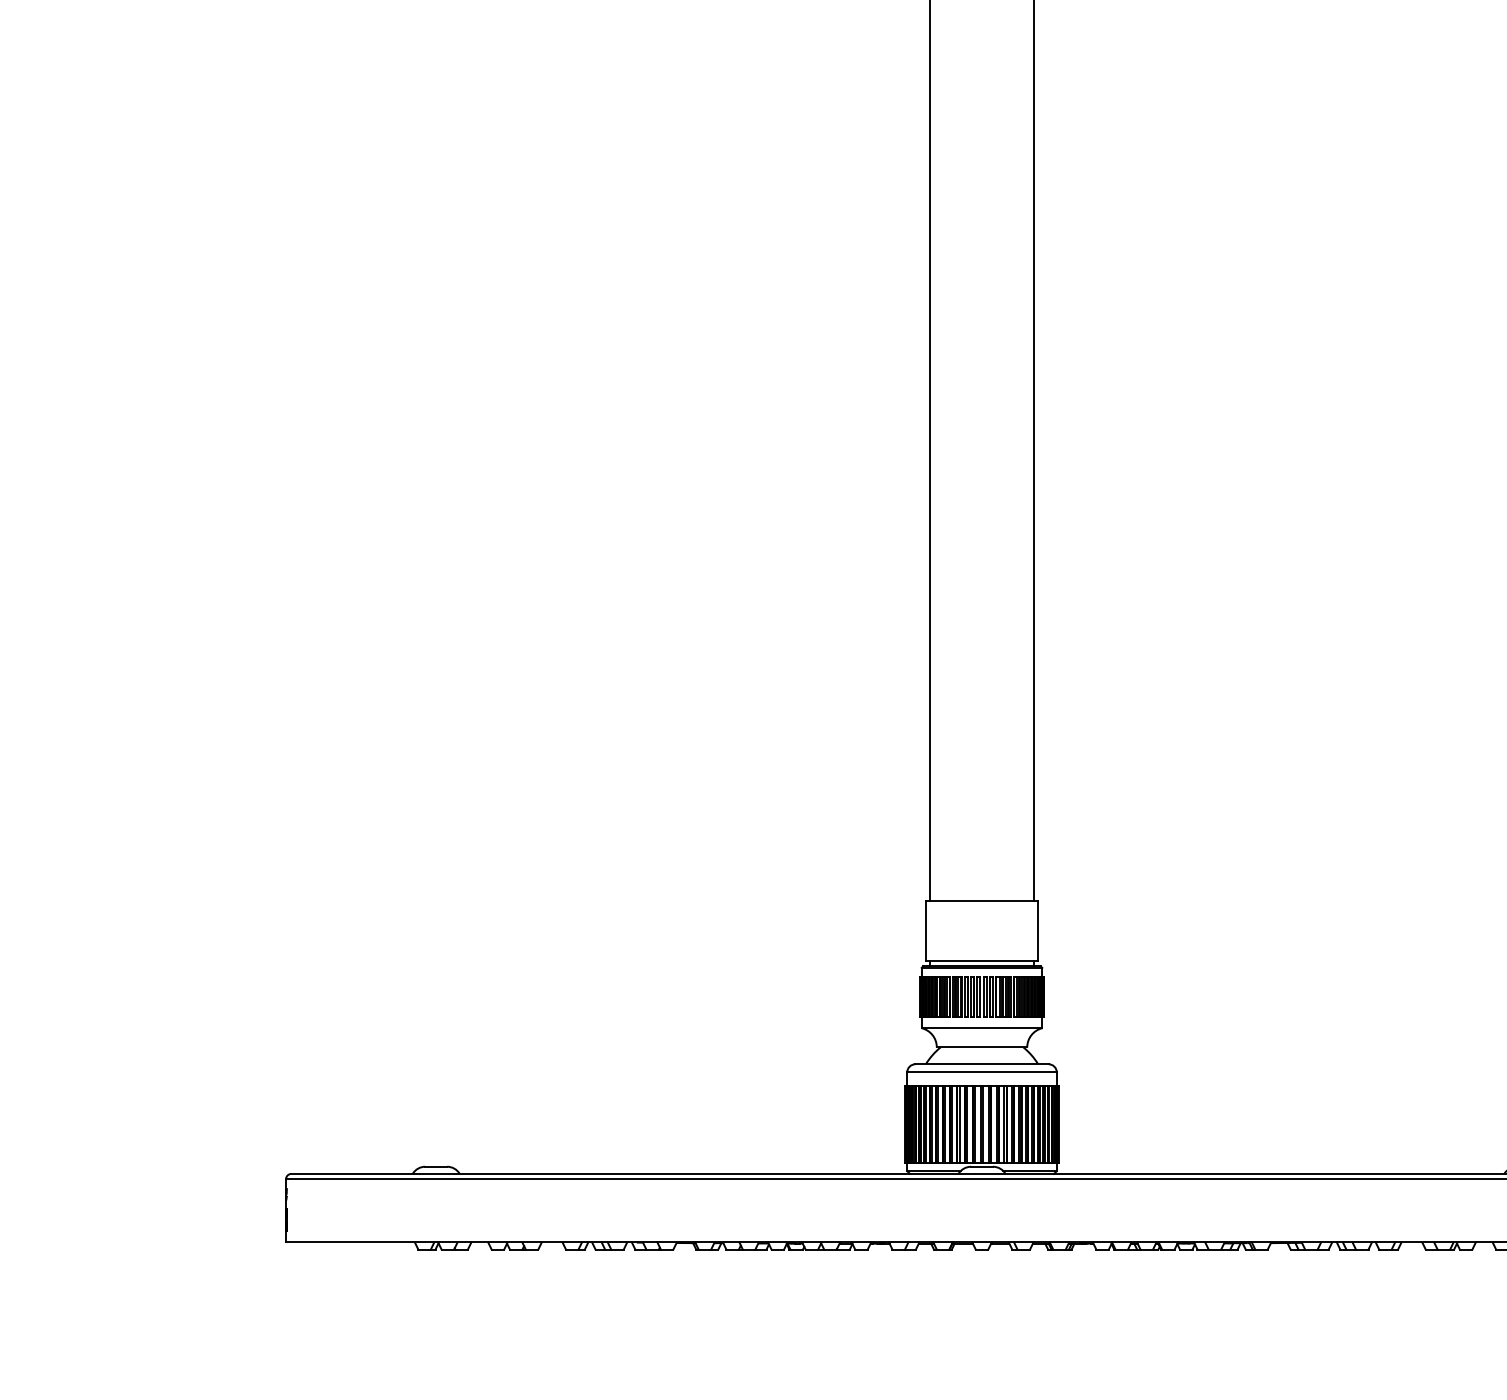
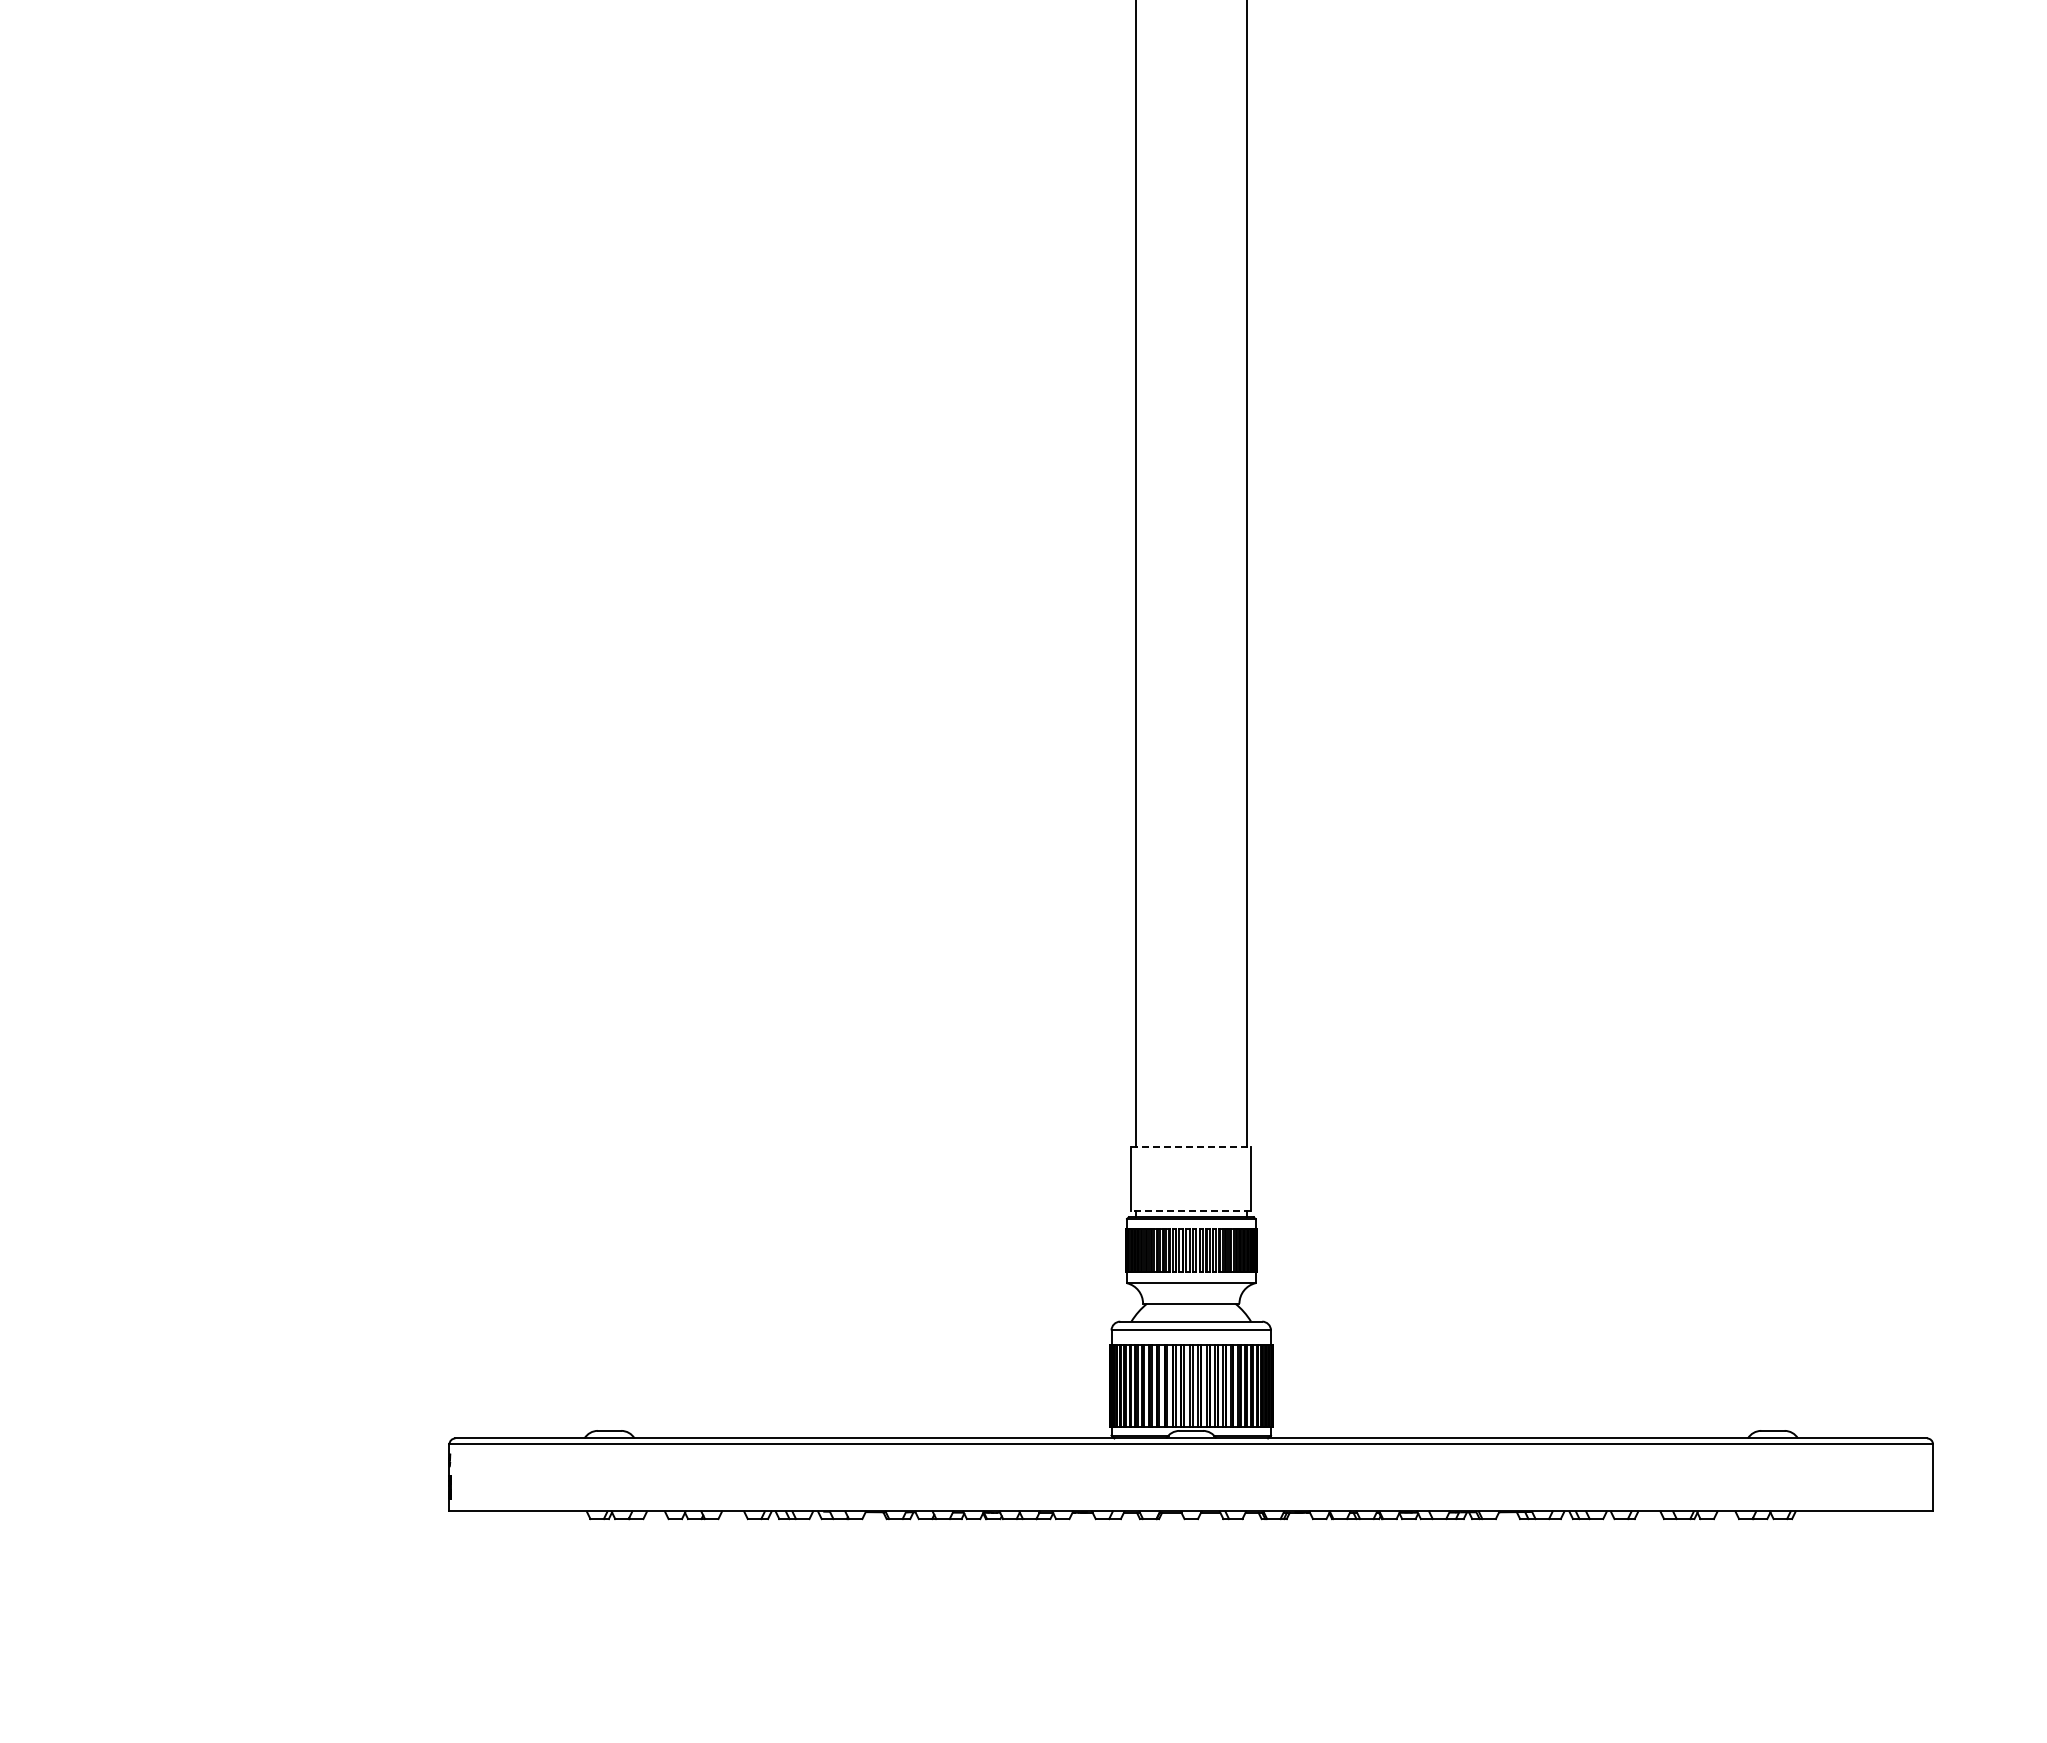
line: (982, 900) -> (1191, 1147), solid -> dashed
line: (982, 960) -> (1191, 1211), solid -> dashed

